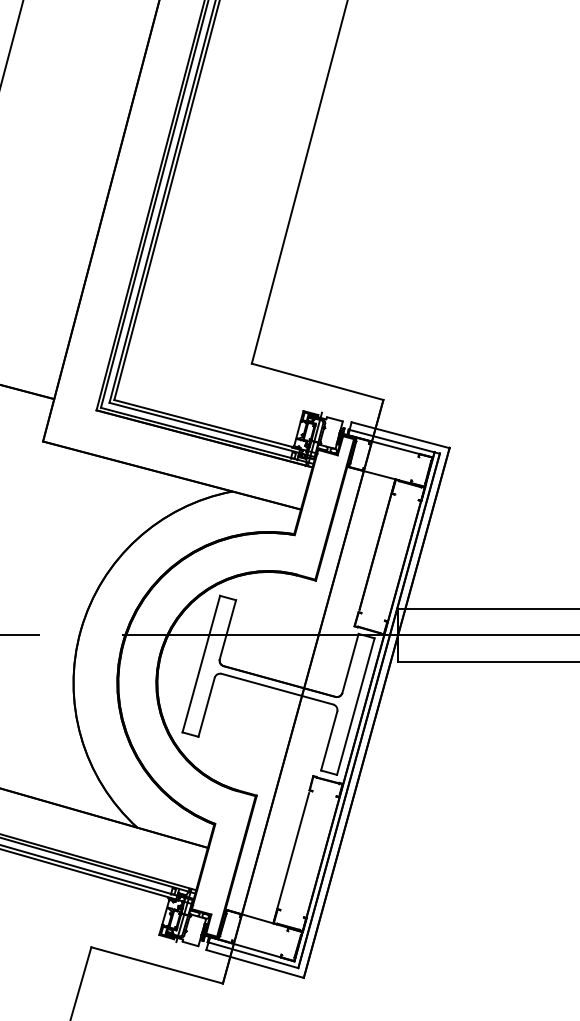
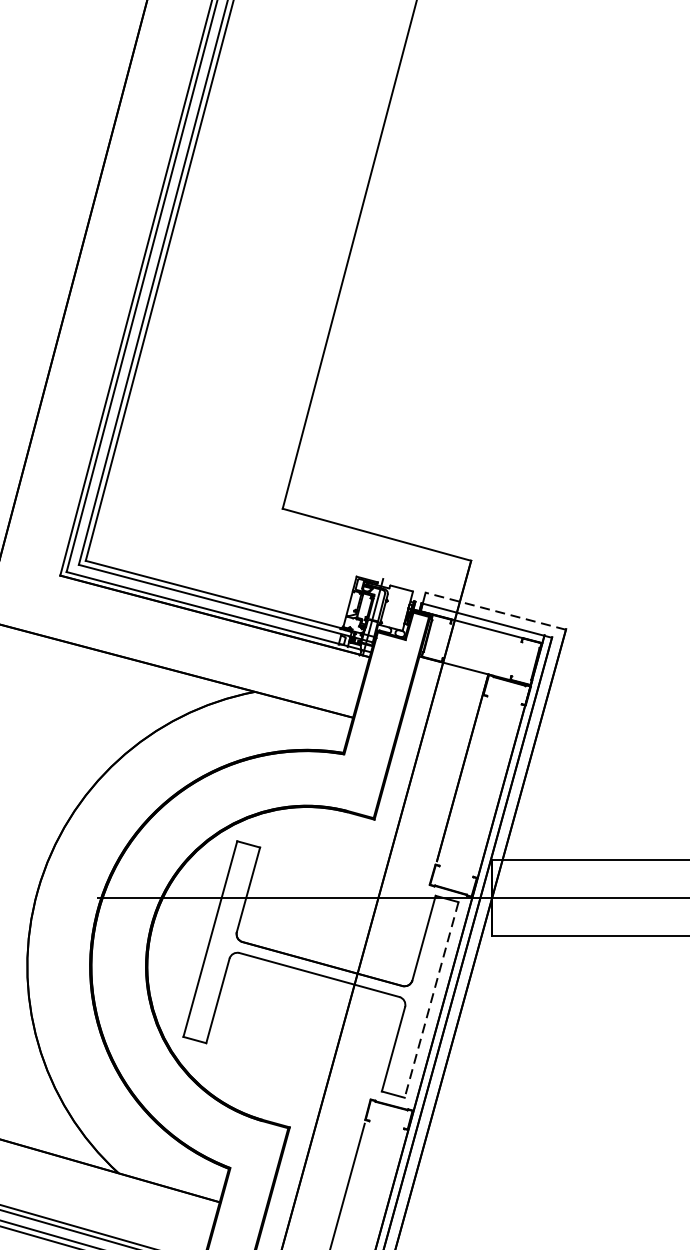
line: (400, 435) -> (495, 611), solid -> dashed
line: (355, 706) -> (431, 999), solid -> dashed

